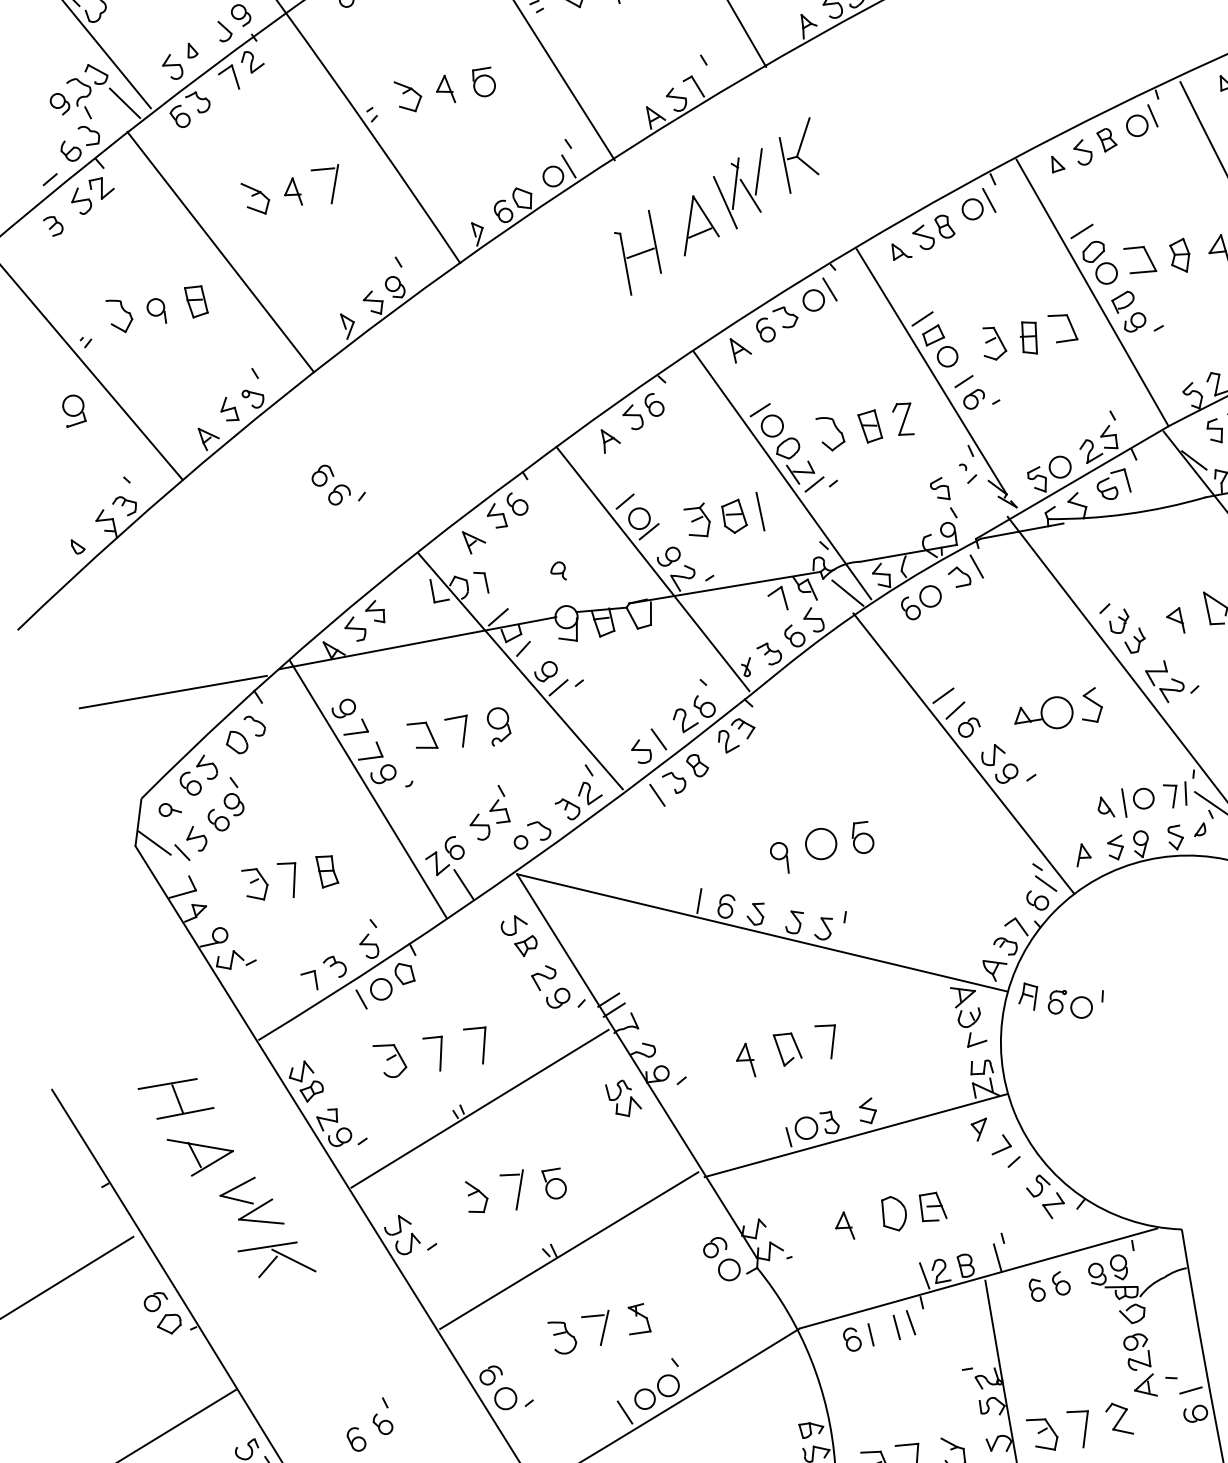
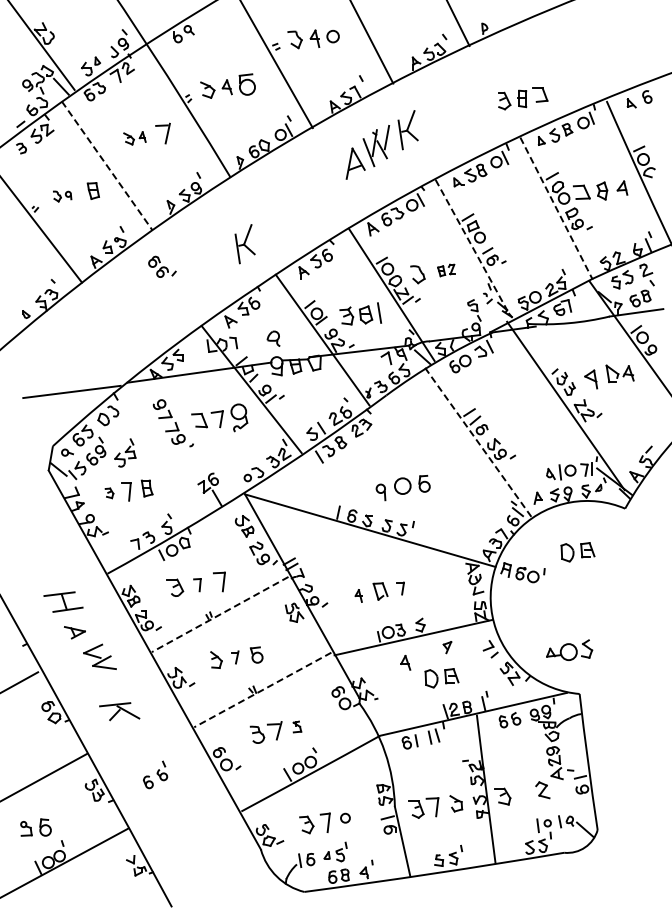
part: (484, 81) -> (247, 84), size x1.4
part: (271, 196) -> (134, 138), size x0.7
line: (221, 251) -> (107, 165), solid -> dashed
part: (637, 252) -> (322, 176), removed
line: (1092, 293) -> (556, 208), solid -> dashed
part: (137, 315) -> (62, 196), size x0.6
part: (1031, 337) -> (523, 98), moved
line: (931, 372) -> (471, 245), solid -> dashed
part: (493, 391) -> (244, 244), added
part: (73, 411) -> (27, 244), removed
part: (885, 423) -> (446, 270), size x0.6
part: (338, 483) -> (162, 266), moved
part: (557, 570) -> (273, 338), size x1.6
part: (1176, 620) -> (591, 379), size x1.4
part: (1058, 707) -> (569, 649), moved
part: (499, 726) -> (239, 417), size x1.4
line: (963, 754) -> (478, 443), solid -> dashed
line: (366, 788) -> (169, 446), removed
part: (489, 811) -> (125, 452), moved
part: (255, 884) -> (109, 493), size x0.6
part: (1164, 956) -> (577, 552), added
part: (826, 1041) -> (400, 588), size x0.7
part: (433, 1052) -> (197, 584), size x0.7
part: (745, 1059) -> (358, 595), size x0.7
line: (480, 1108) -> (220, 614), solid -> dashed
part: (979, 1129) -> (447, 647), moved
part: (200, 1156) -> (74, 632), size x0.6
part: (511, 1190) -> (234, 657), size x0.6
part: (844, 1225) -> (405, 662), moved
line: (568, 1251) -> (262, 690), solid -> dashed
part: (276, 1259) -> (119, 711), moved
part: (639, 1318) -> (297, 726), size x0.7
part: (1078, 1428) -> (521, 794), removed

